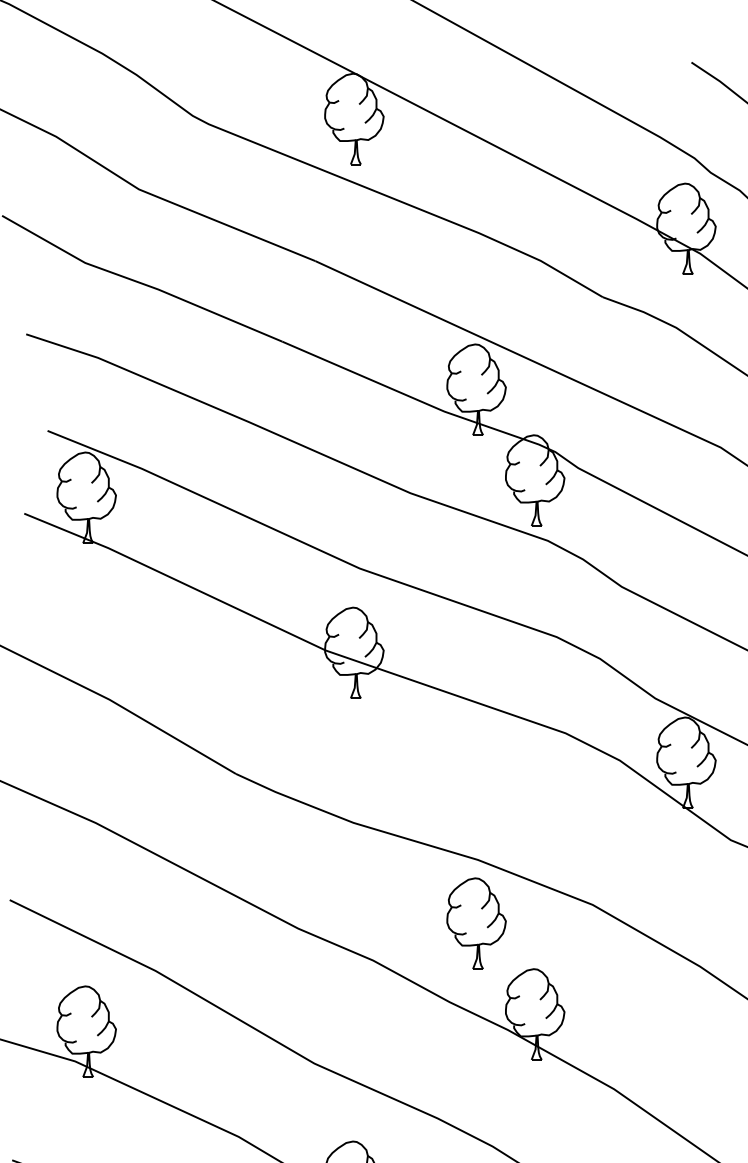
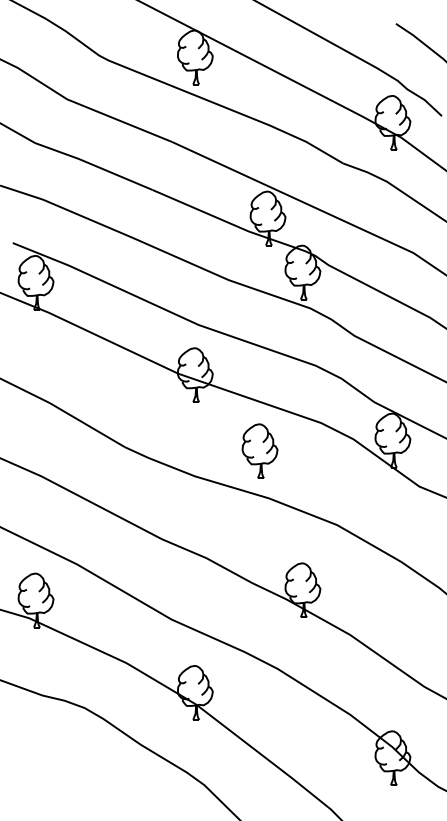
part: (475, 922) -> (259, 450), moved

